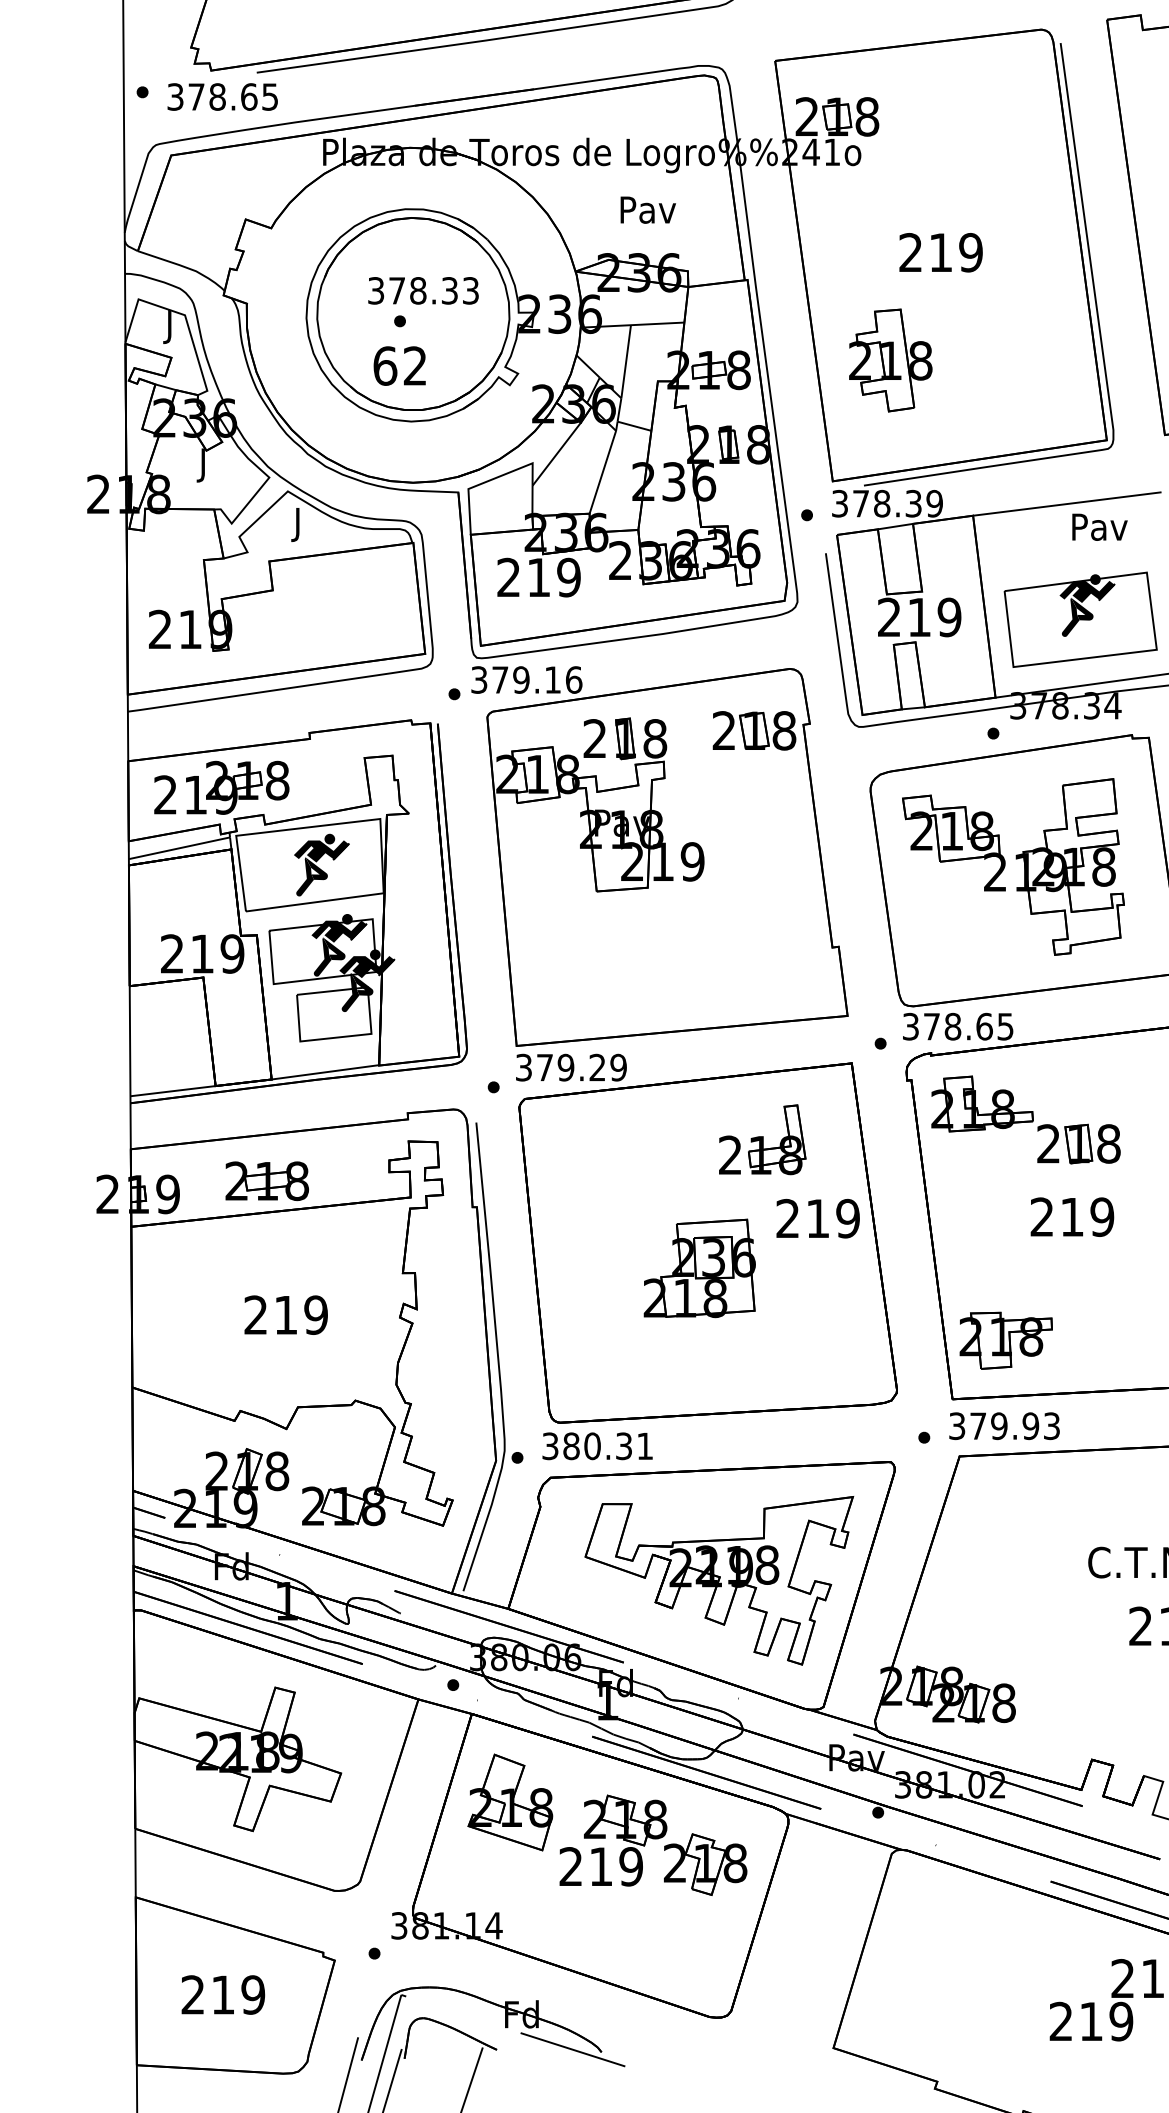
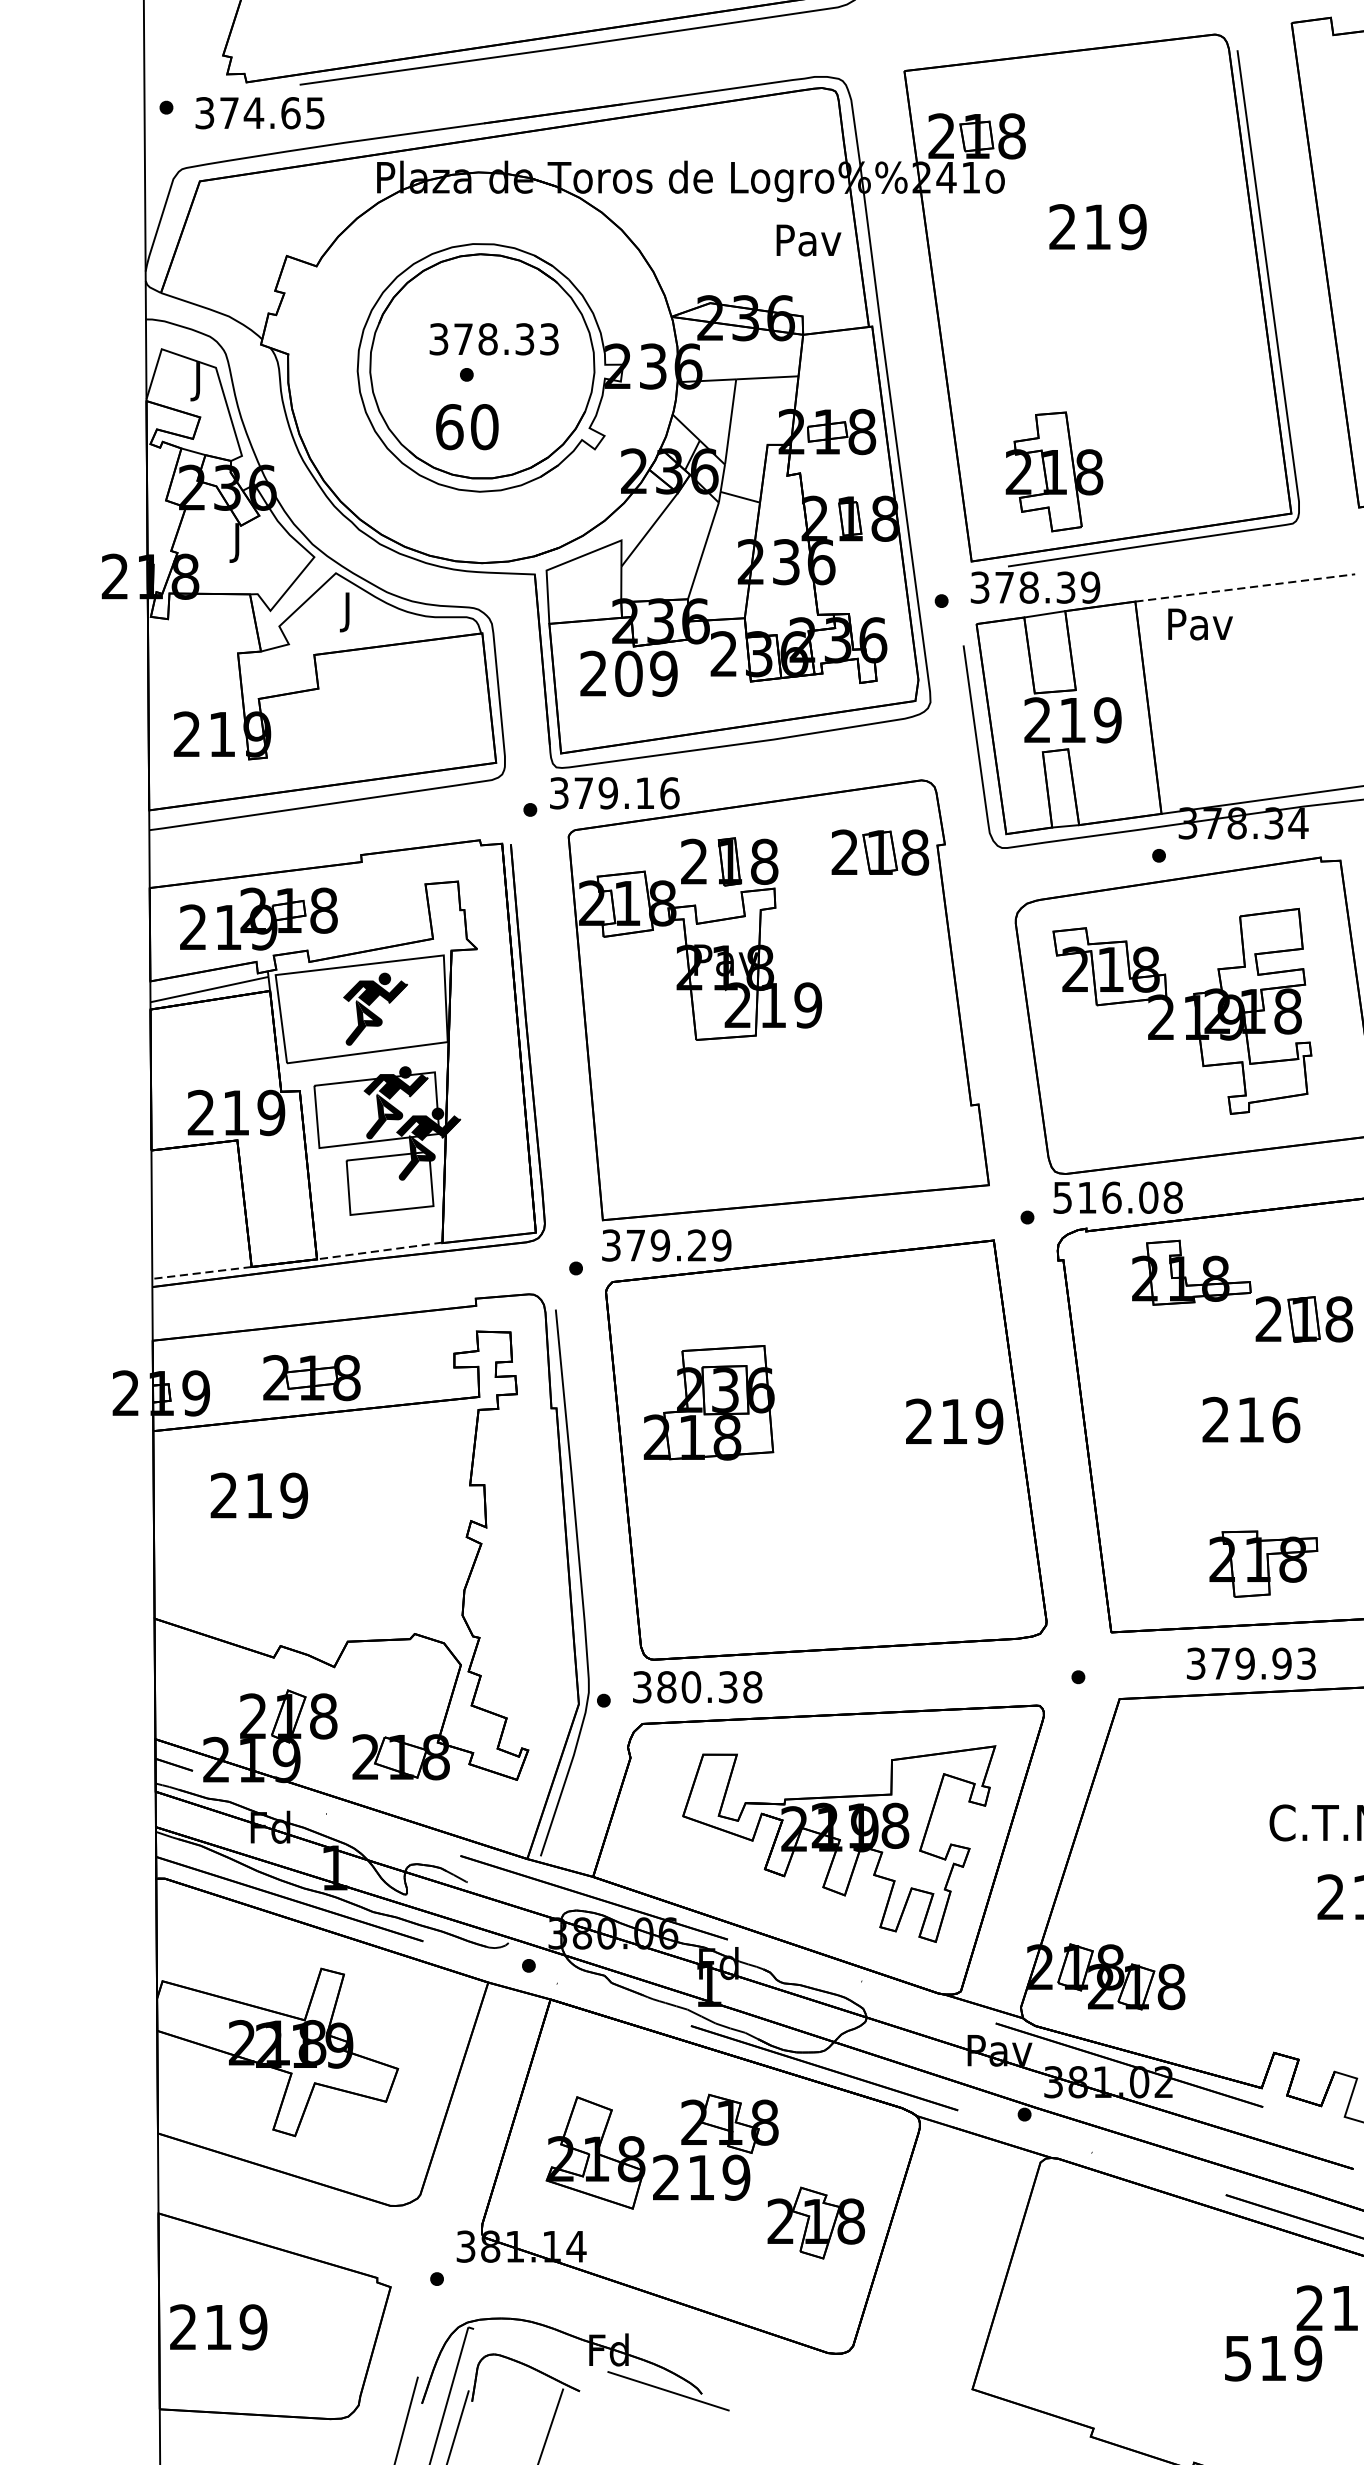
text: (217, 96) -> (253, 112), 378.65 -> 374.65
text: (647, 209) -> (807, 239), moved
text: (940, 252) -> (1097, 226), moved
part: (890, 360) -> (1054, 471), moved
text: (415, 365) -> (484, 426), 62 -> 60
line: (1067, 504) -> (1245, 588), solid -> dashed
text: (1099, 526) -> (1199, 623), moved
text: (538, 577) -> (628, 673), 219 -> 209
part: (1080, 619) -> (1260, 722), removed
text: (958, 1026) -> (1118, 1197), 378.65 -> 516.08
line: (324, 1072) -> (378, 1251), solid -> dashed
line: (173, 1091) -> (202, 1273), solid -> dashed
part: (1025, 1119) -> (1241, 1290), moved
part: (762, 1139) -> (889, 1329), removed
text: (1102, 1216) -> (1286, 1419), 219 -> 216
part: (699, 1268) -> (708, 1402), moved
text: (285, 1314) -> (258, 1494), moved
part: (1005, 1340) -> (1262, 1563), moved
text: (1004, 1426) -> (1251, 1664), moved
text: (645, 1446) -> (753, 1687), 380.31 -> 380.38
part: (510, 1802) -> (595, 2152), moved
part: (705, 1864) -> (816, 2222), moved
text: (223, 1994) -> (218, 2326), moved
text: (1060, 2021) -> (1237, 2358), 219 -> 519

